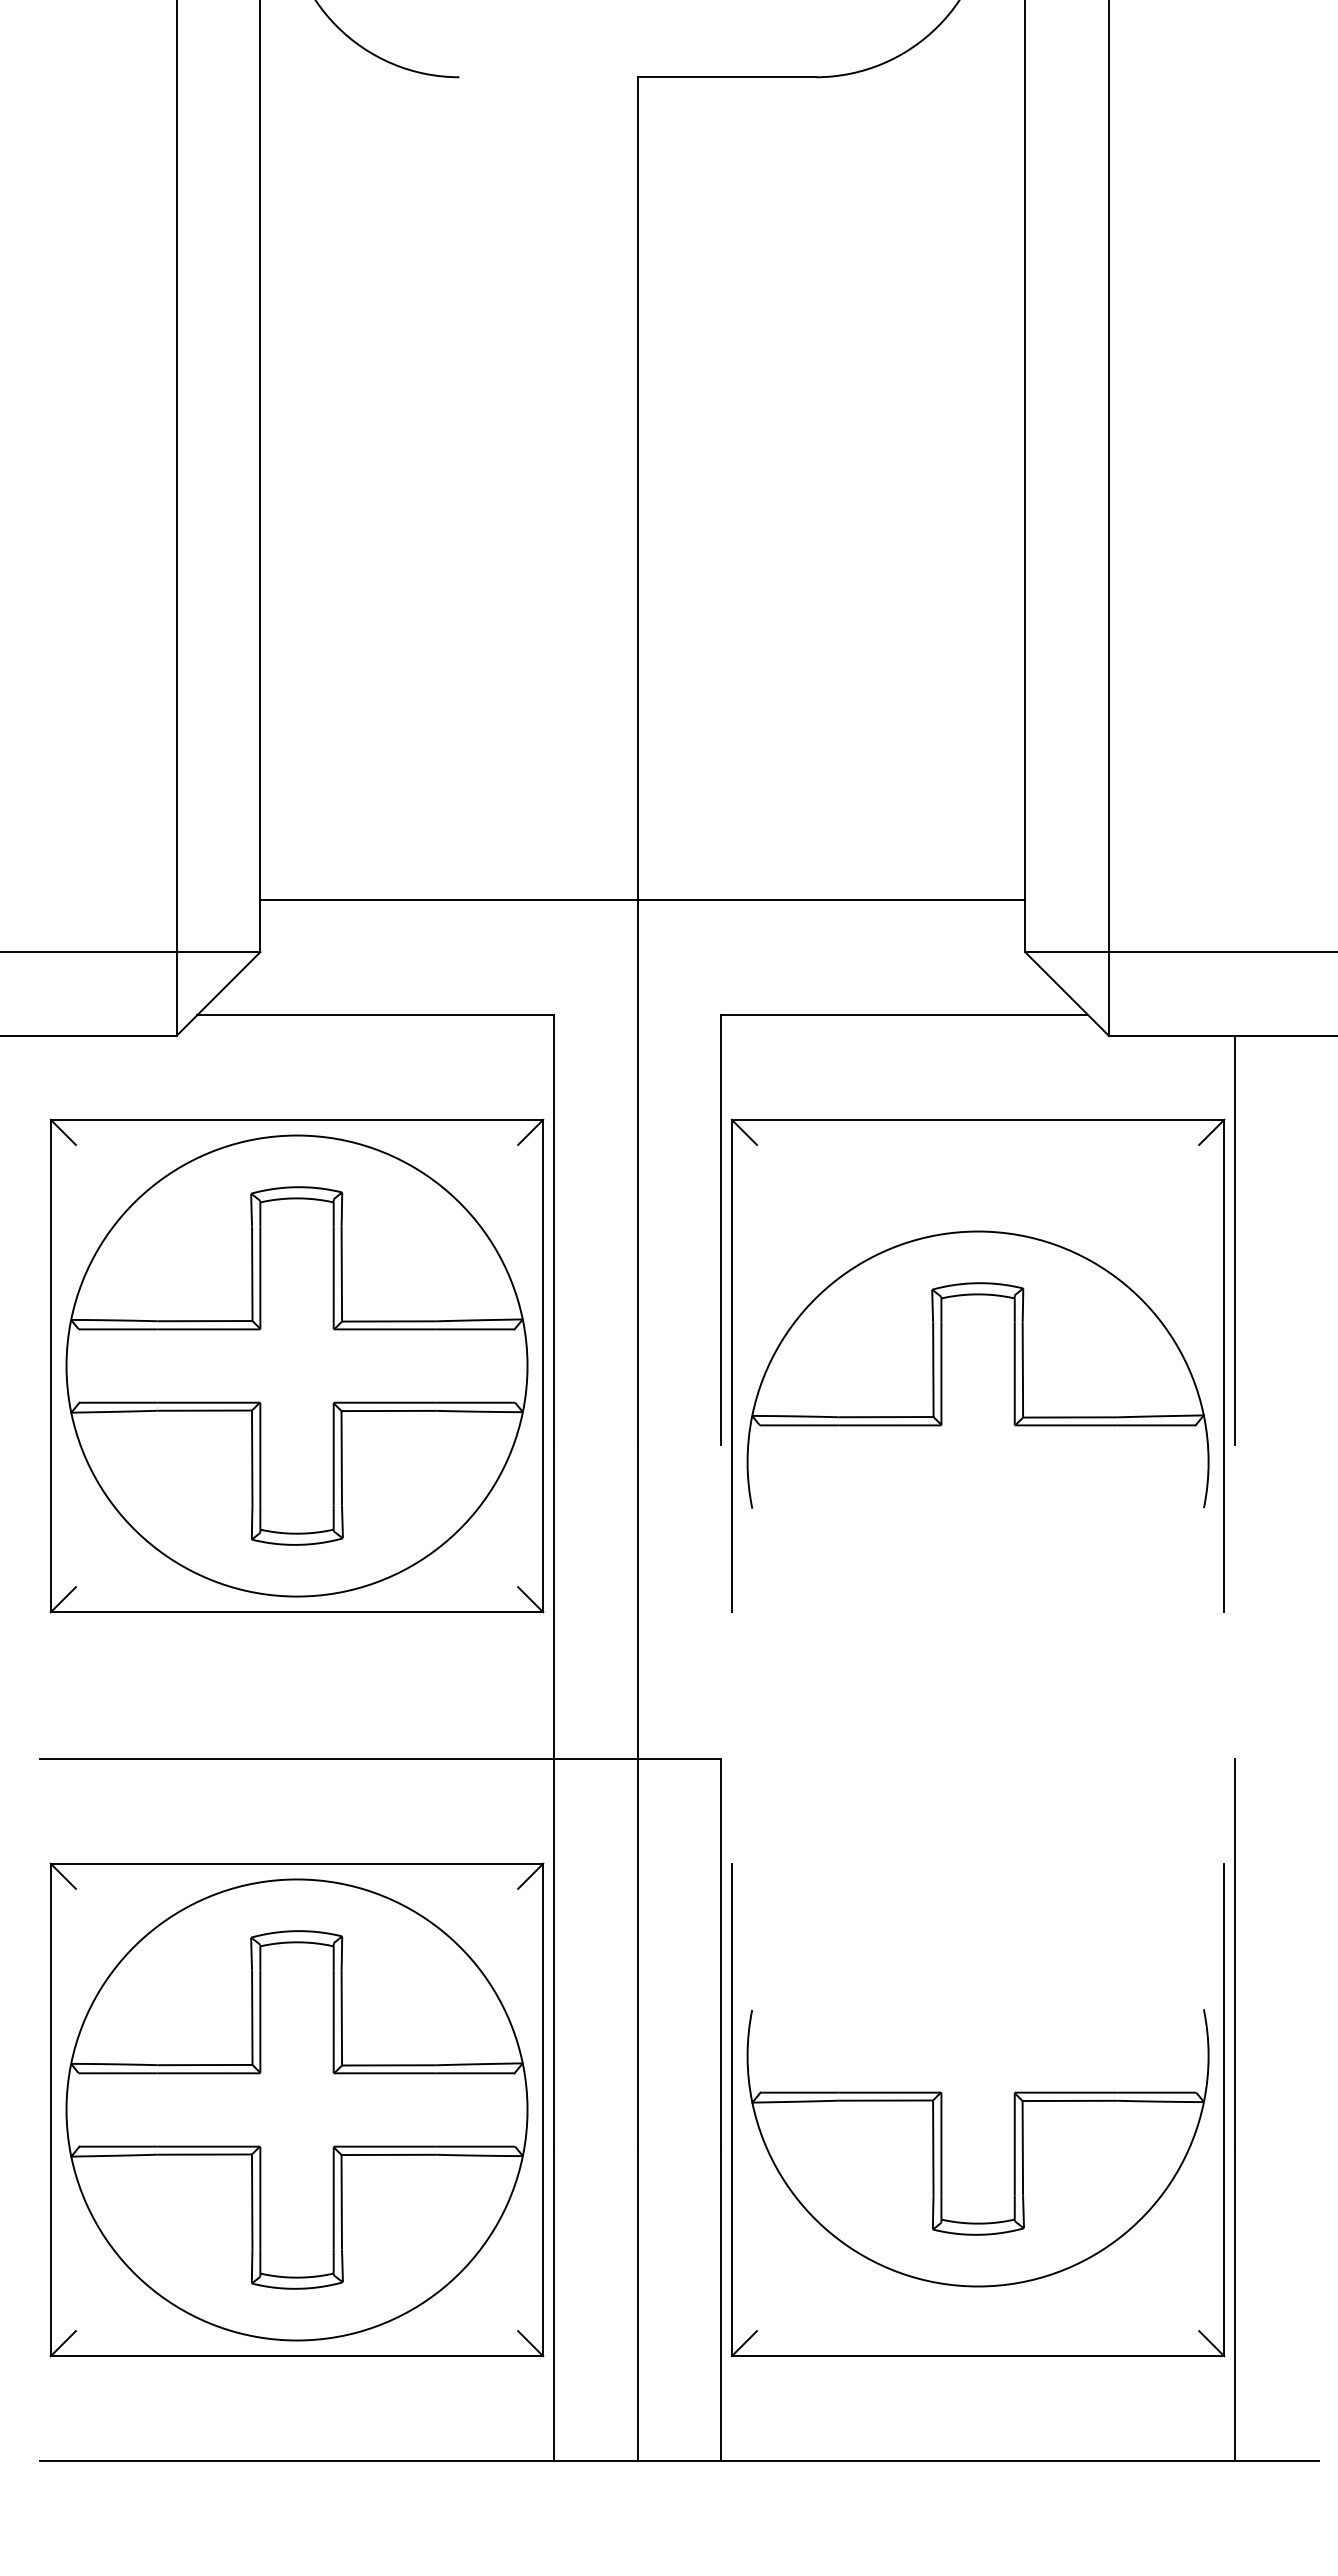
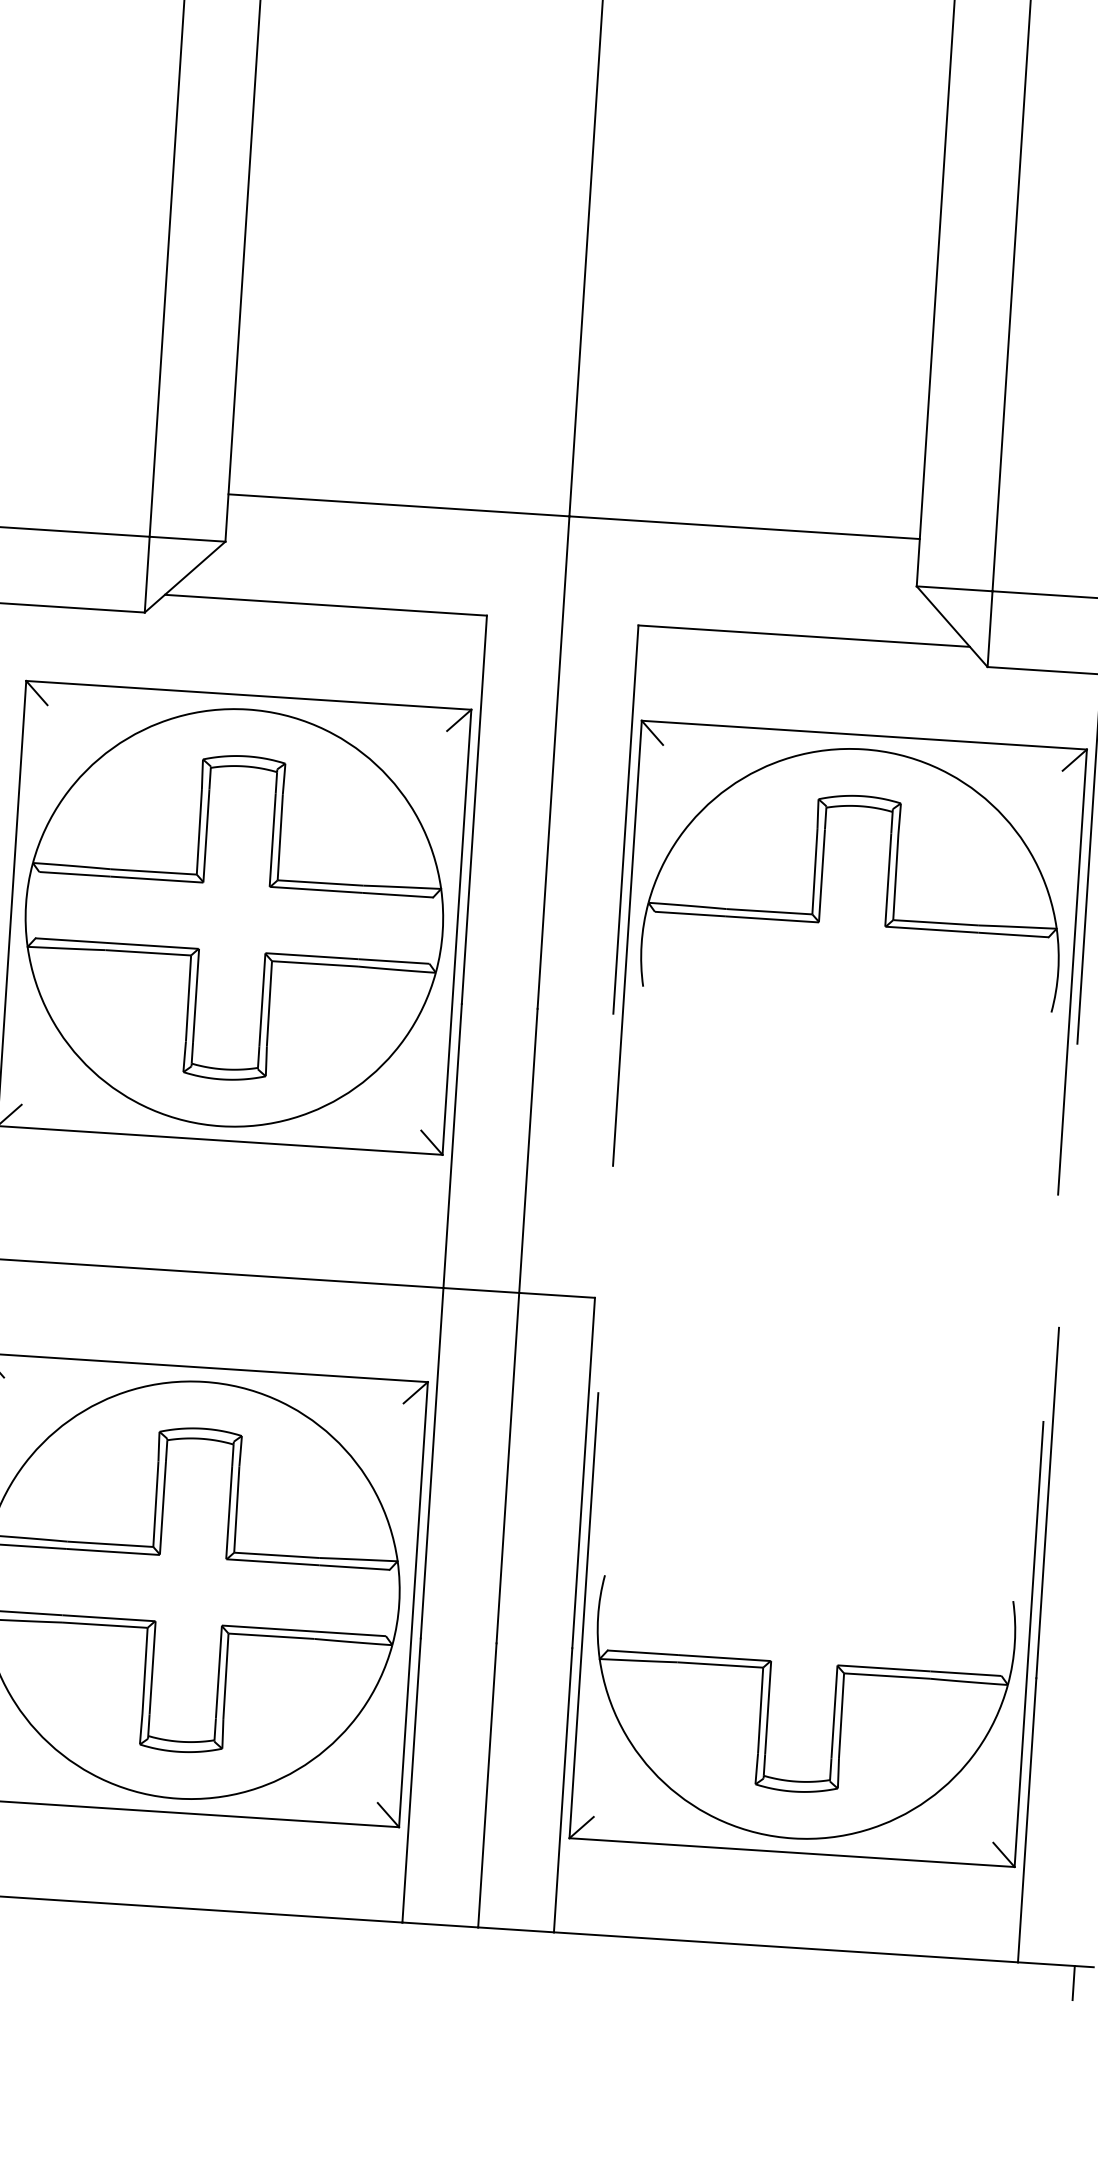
part: (942, 1369) -> (823, 871), moved
part: (942, 2148) -> (768, 1711), moved
line: (1297, 2479) -> (1073, 1982), added

